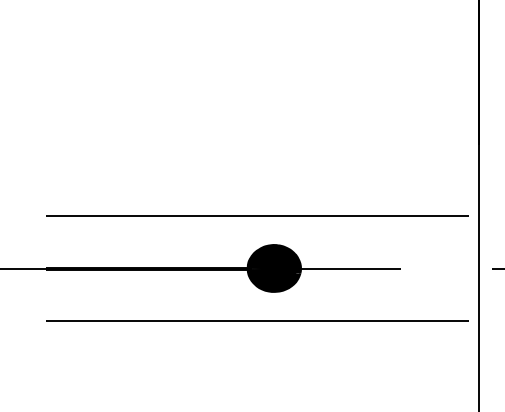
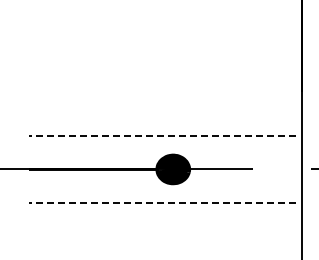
line: (255, 216) -> (161, 136), solid -> dashed
line: (255, 320) -> (161, 202), solid -> dashed

